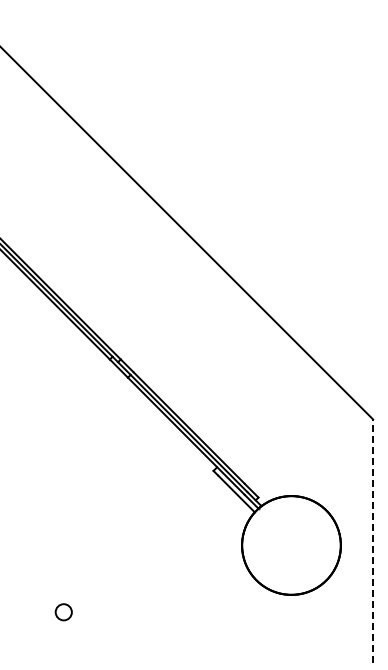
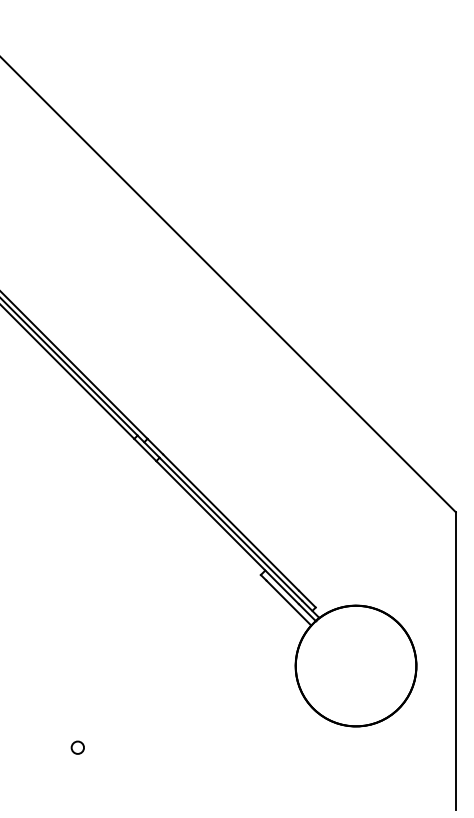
line: (373, 541) -> (456, 661), dashed -> solid
circle: (63, 612) -> (77, 747), size x0.62

